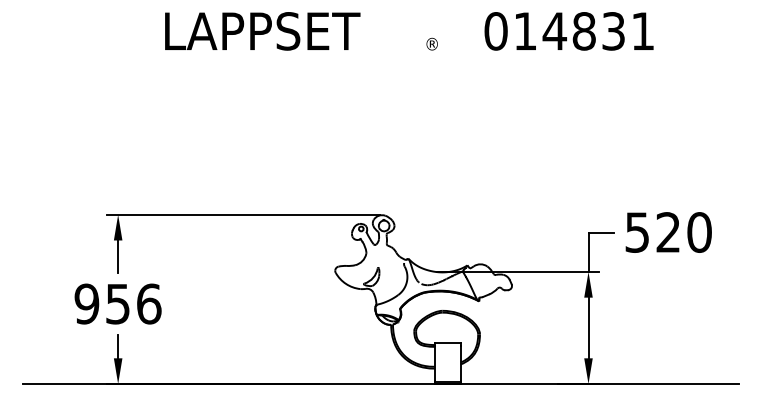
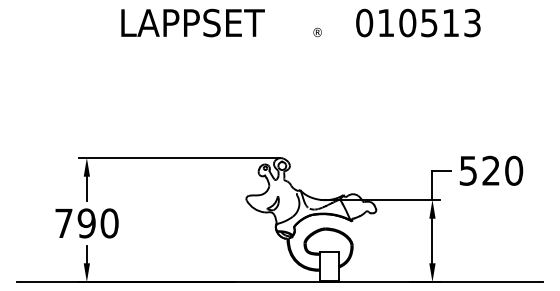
text: (598, 30) -> (439, 22), 014831 -> 010513
text: (117, 304) -> (86, 223), 956 -> 790

